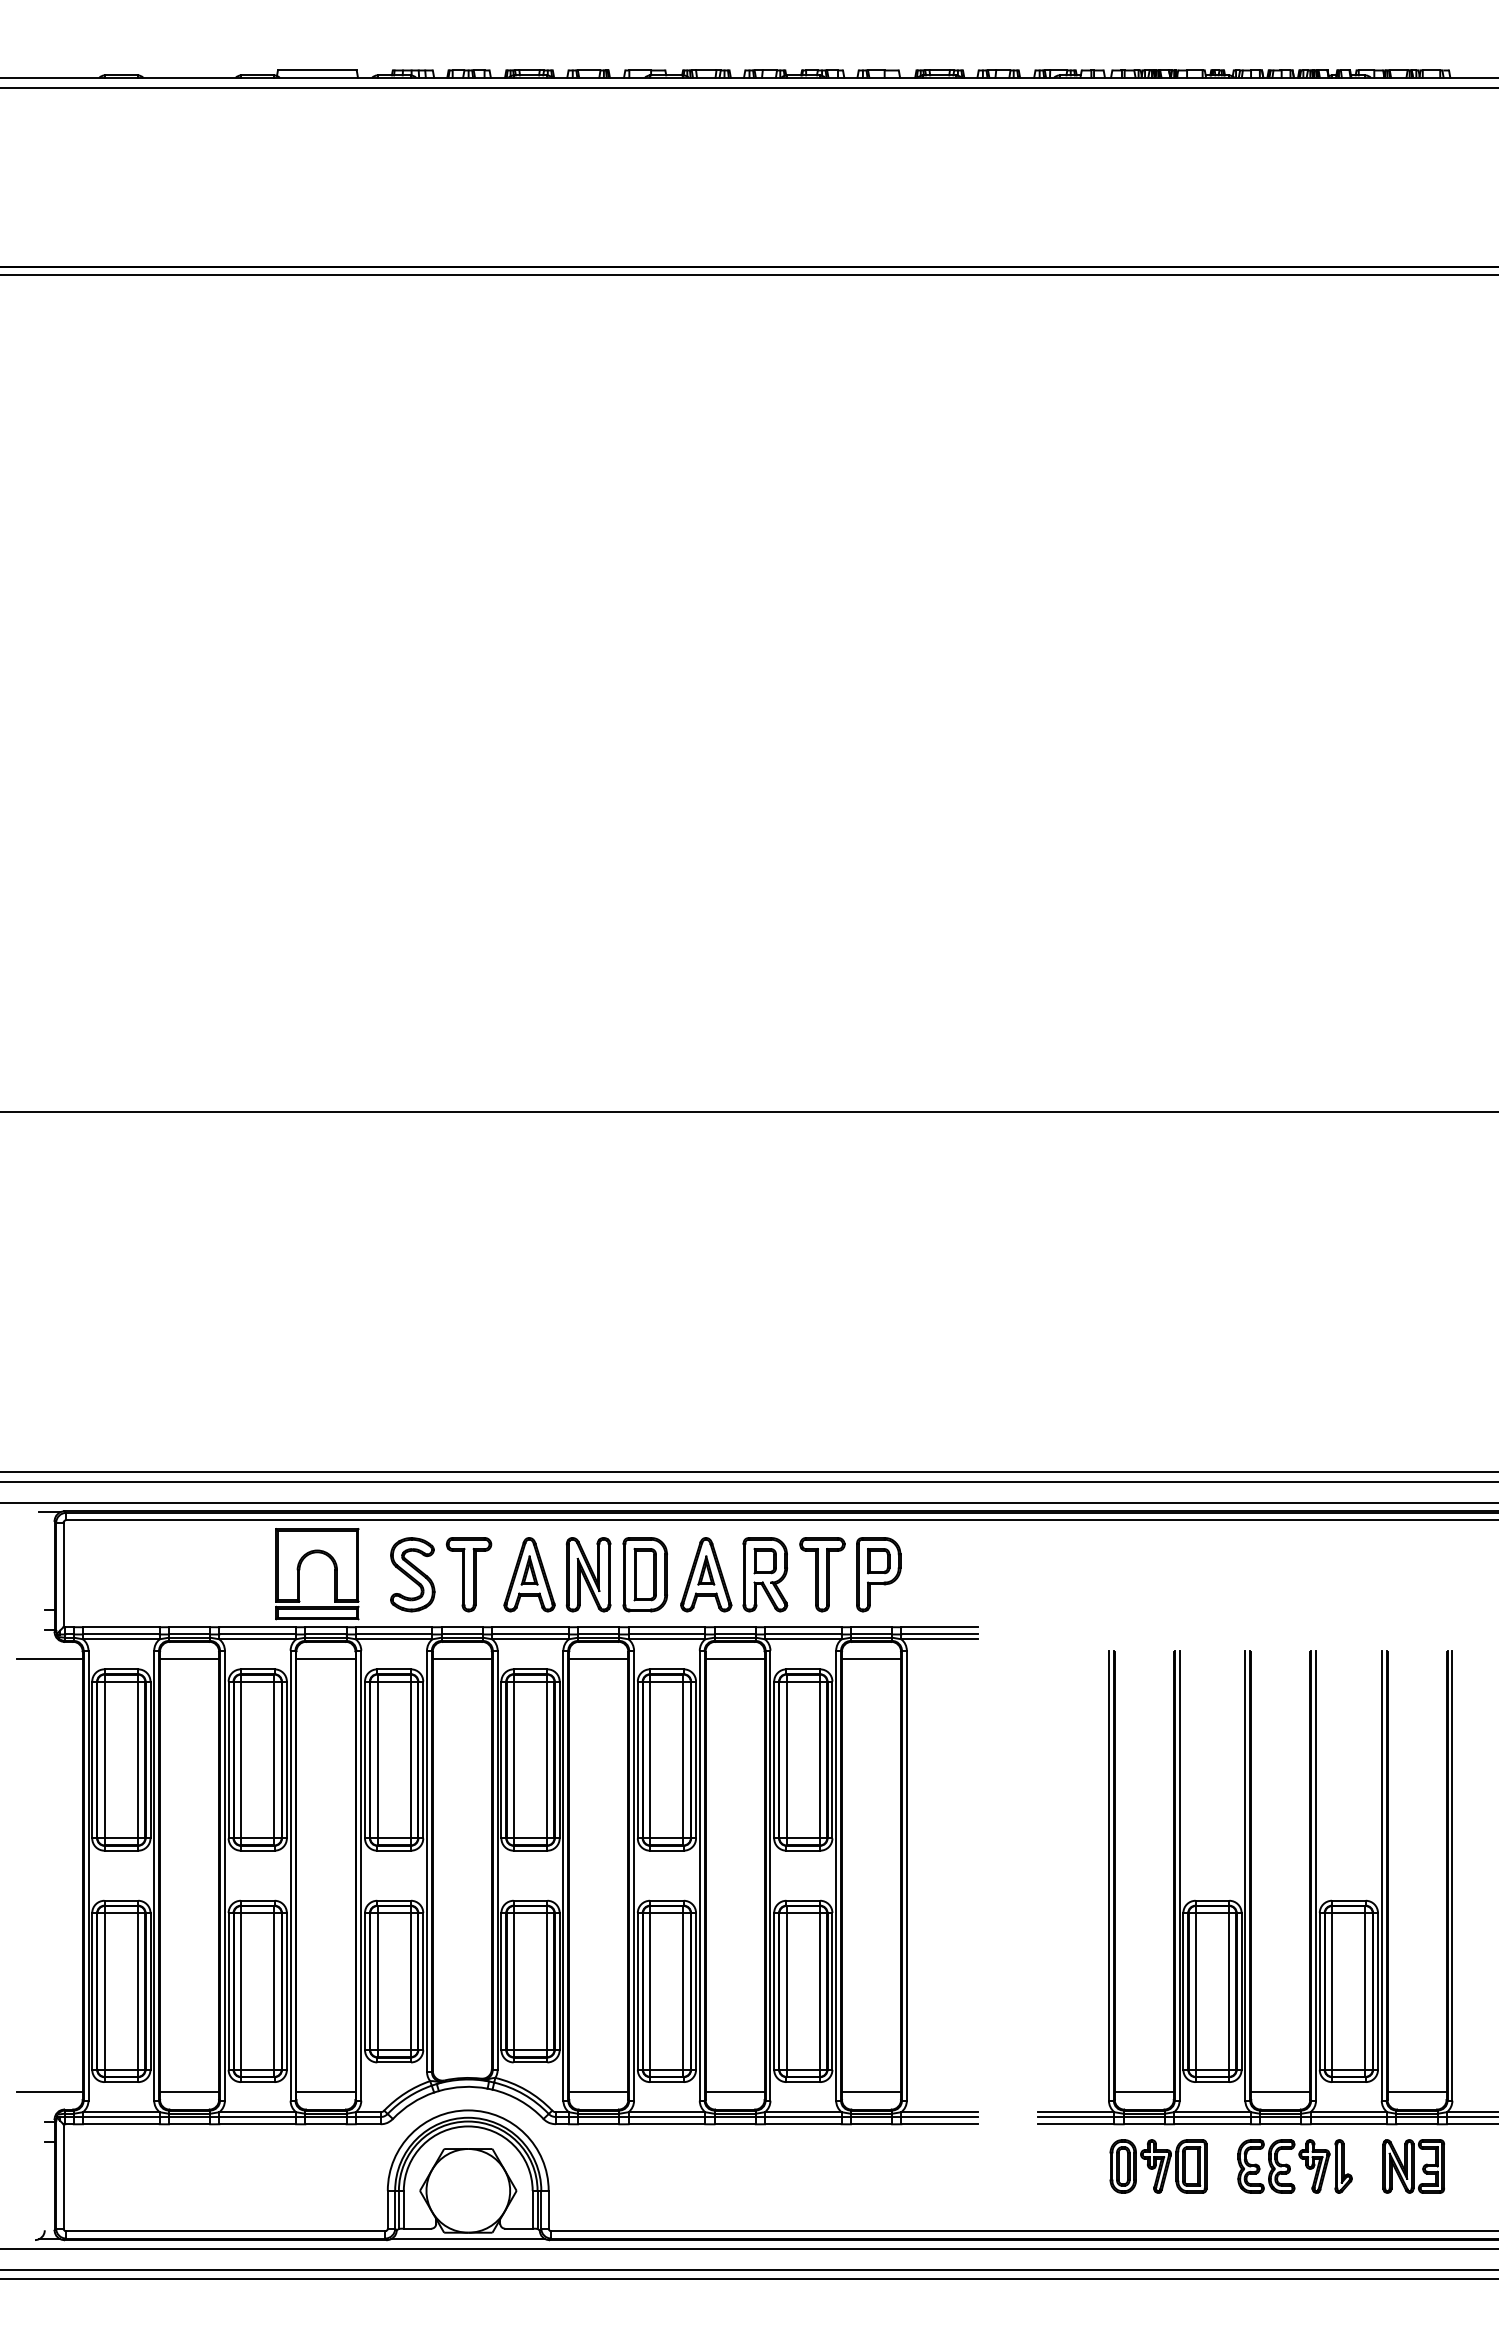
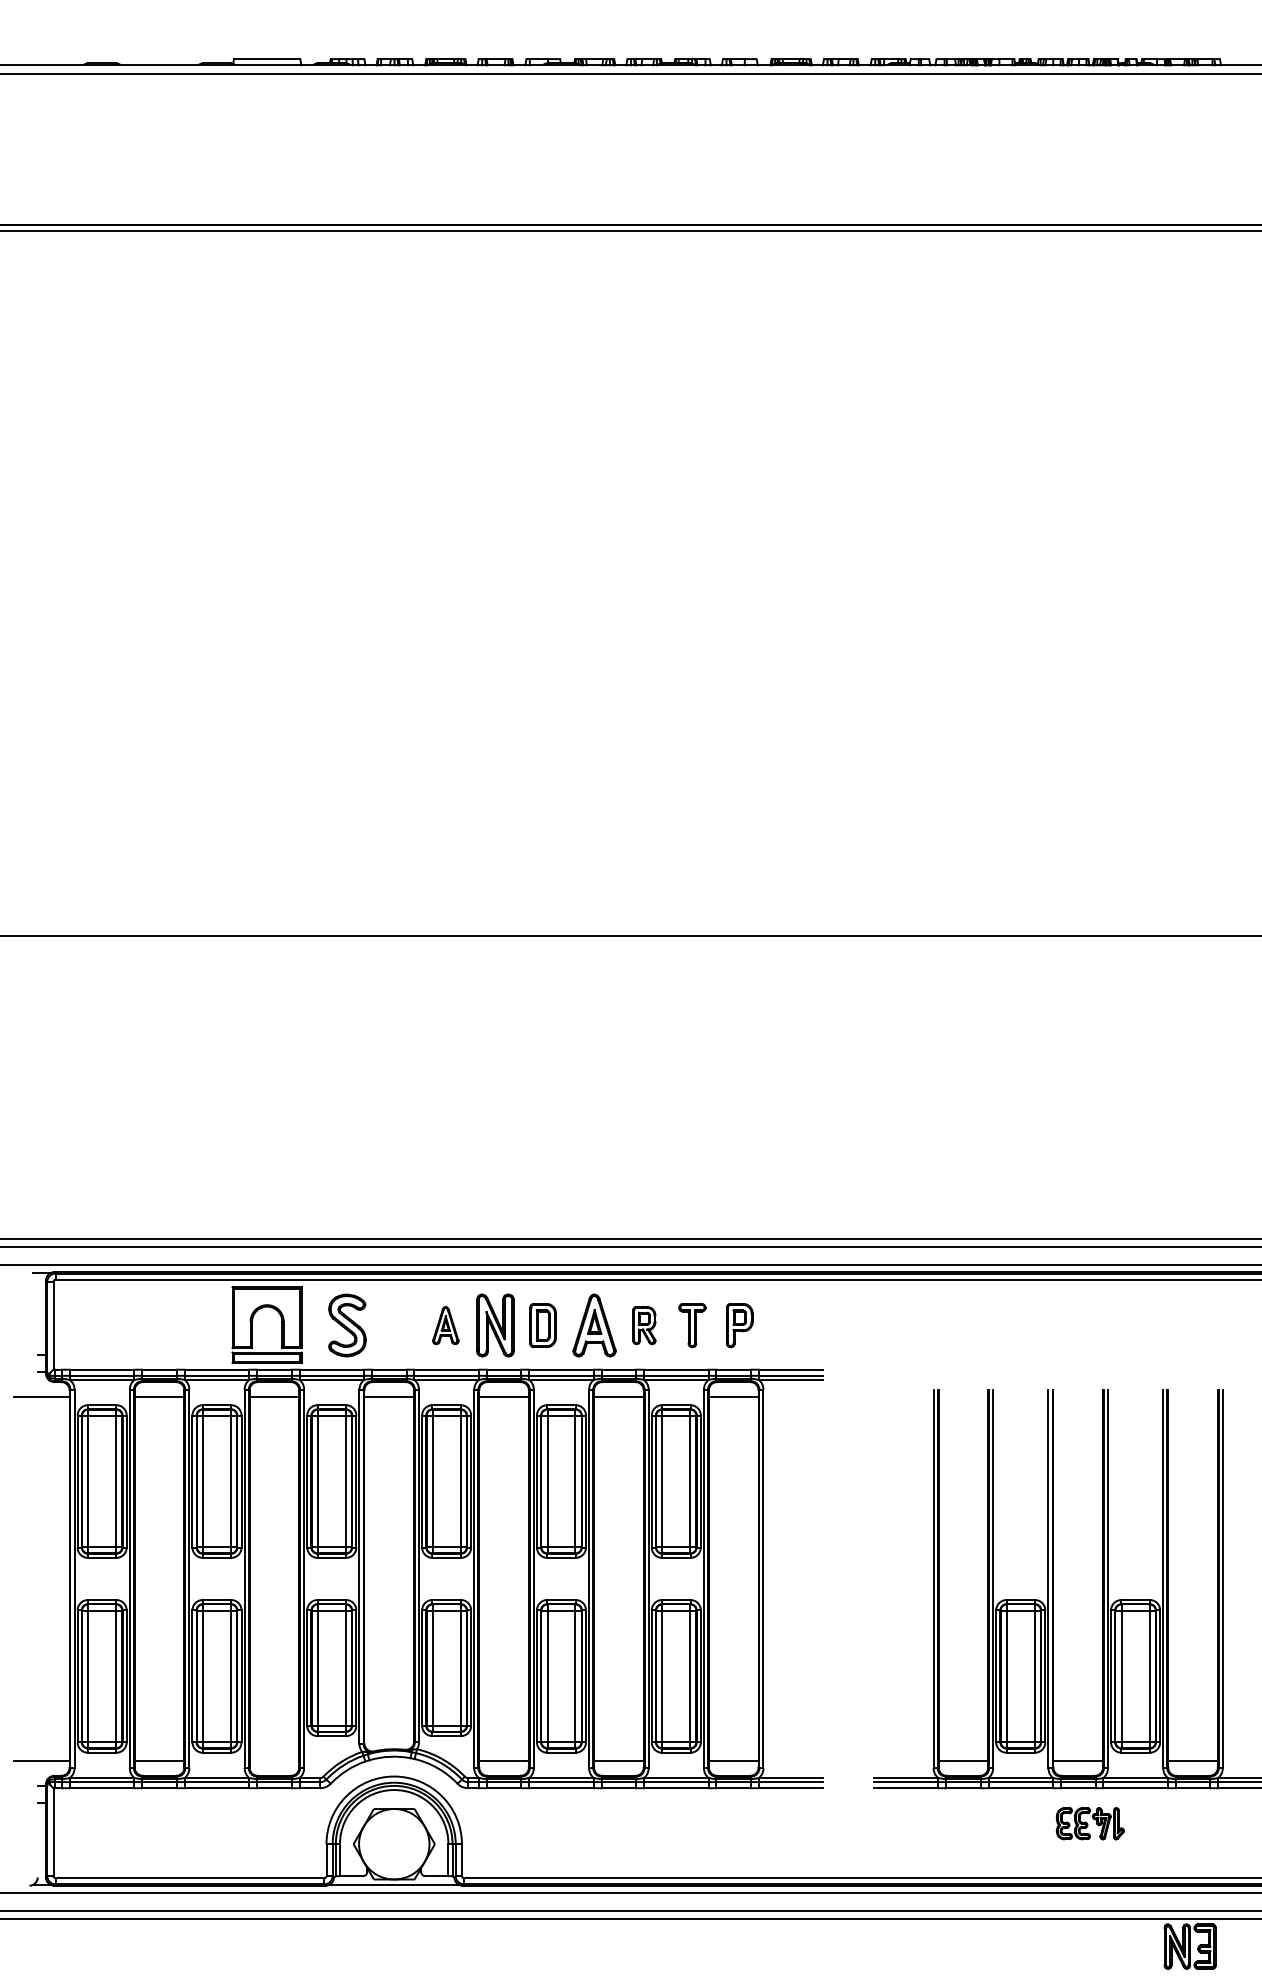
part: (468, 1574) -> (394, 1325), removed
part: (529, 1574) -> (445, 1325), size x0.6
part: (644, 1574) -> (542, 1325), size x0.7
part: (765, 1574) -> (644, 1325), size x0.6
part: (822, 1574) -> (692, 1325), size x0.7
part: (878, 1574) -> (739, 1325), size x0.7
line: (325, 2091) -> (274, 1760), removed
part: (1158, 2166) -> (975, 1823), removed
part: (1294, 2166) -> (1089, 1823), size x0.7
part: (1413, 2166) -> (1190, 1946), moved

